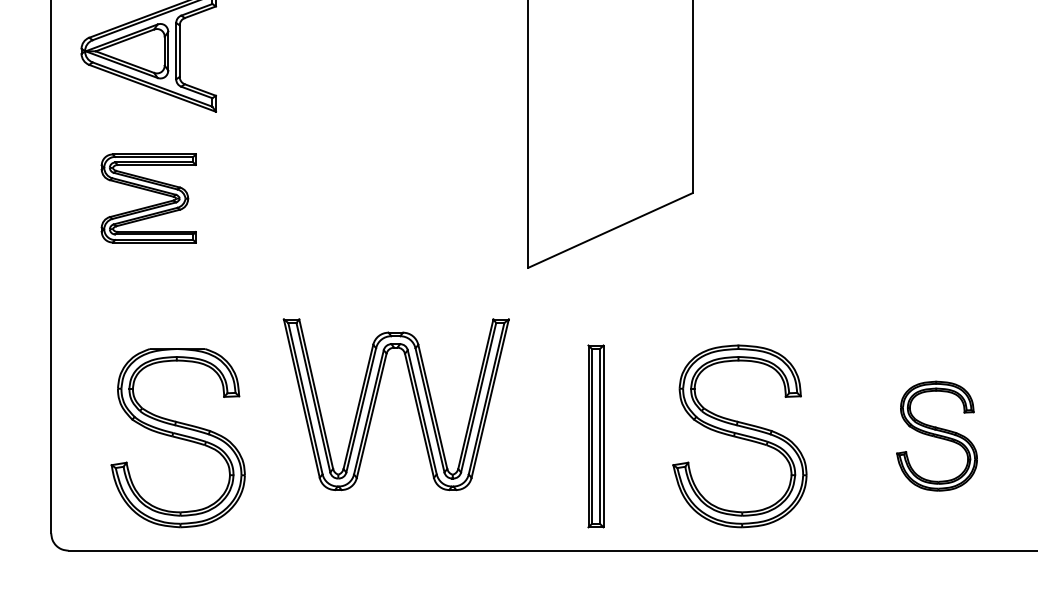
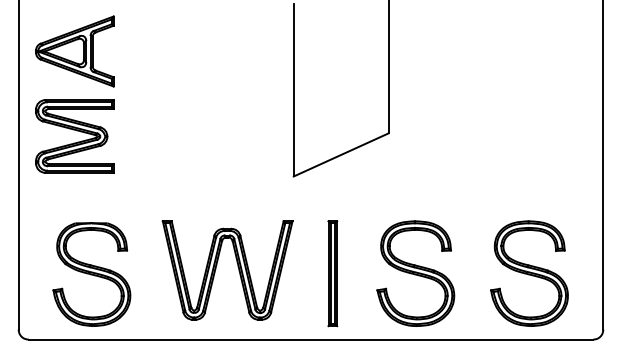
part: (148, 198) -> (74, 136), size x1.43
part: (413, 397) -> (237, 266), moved
part: (937, 436) -> (529, 273), size x1.67

